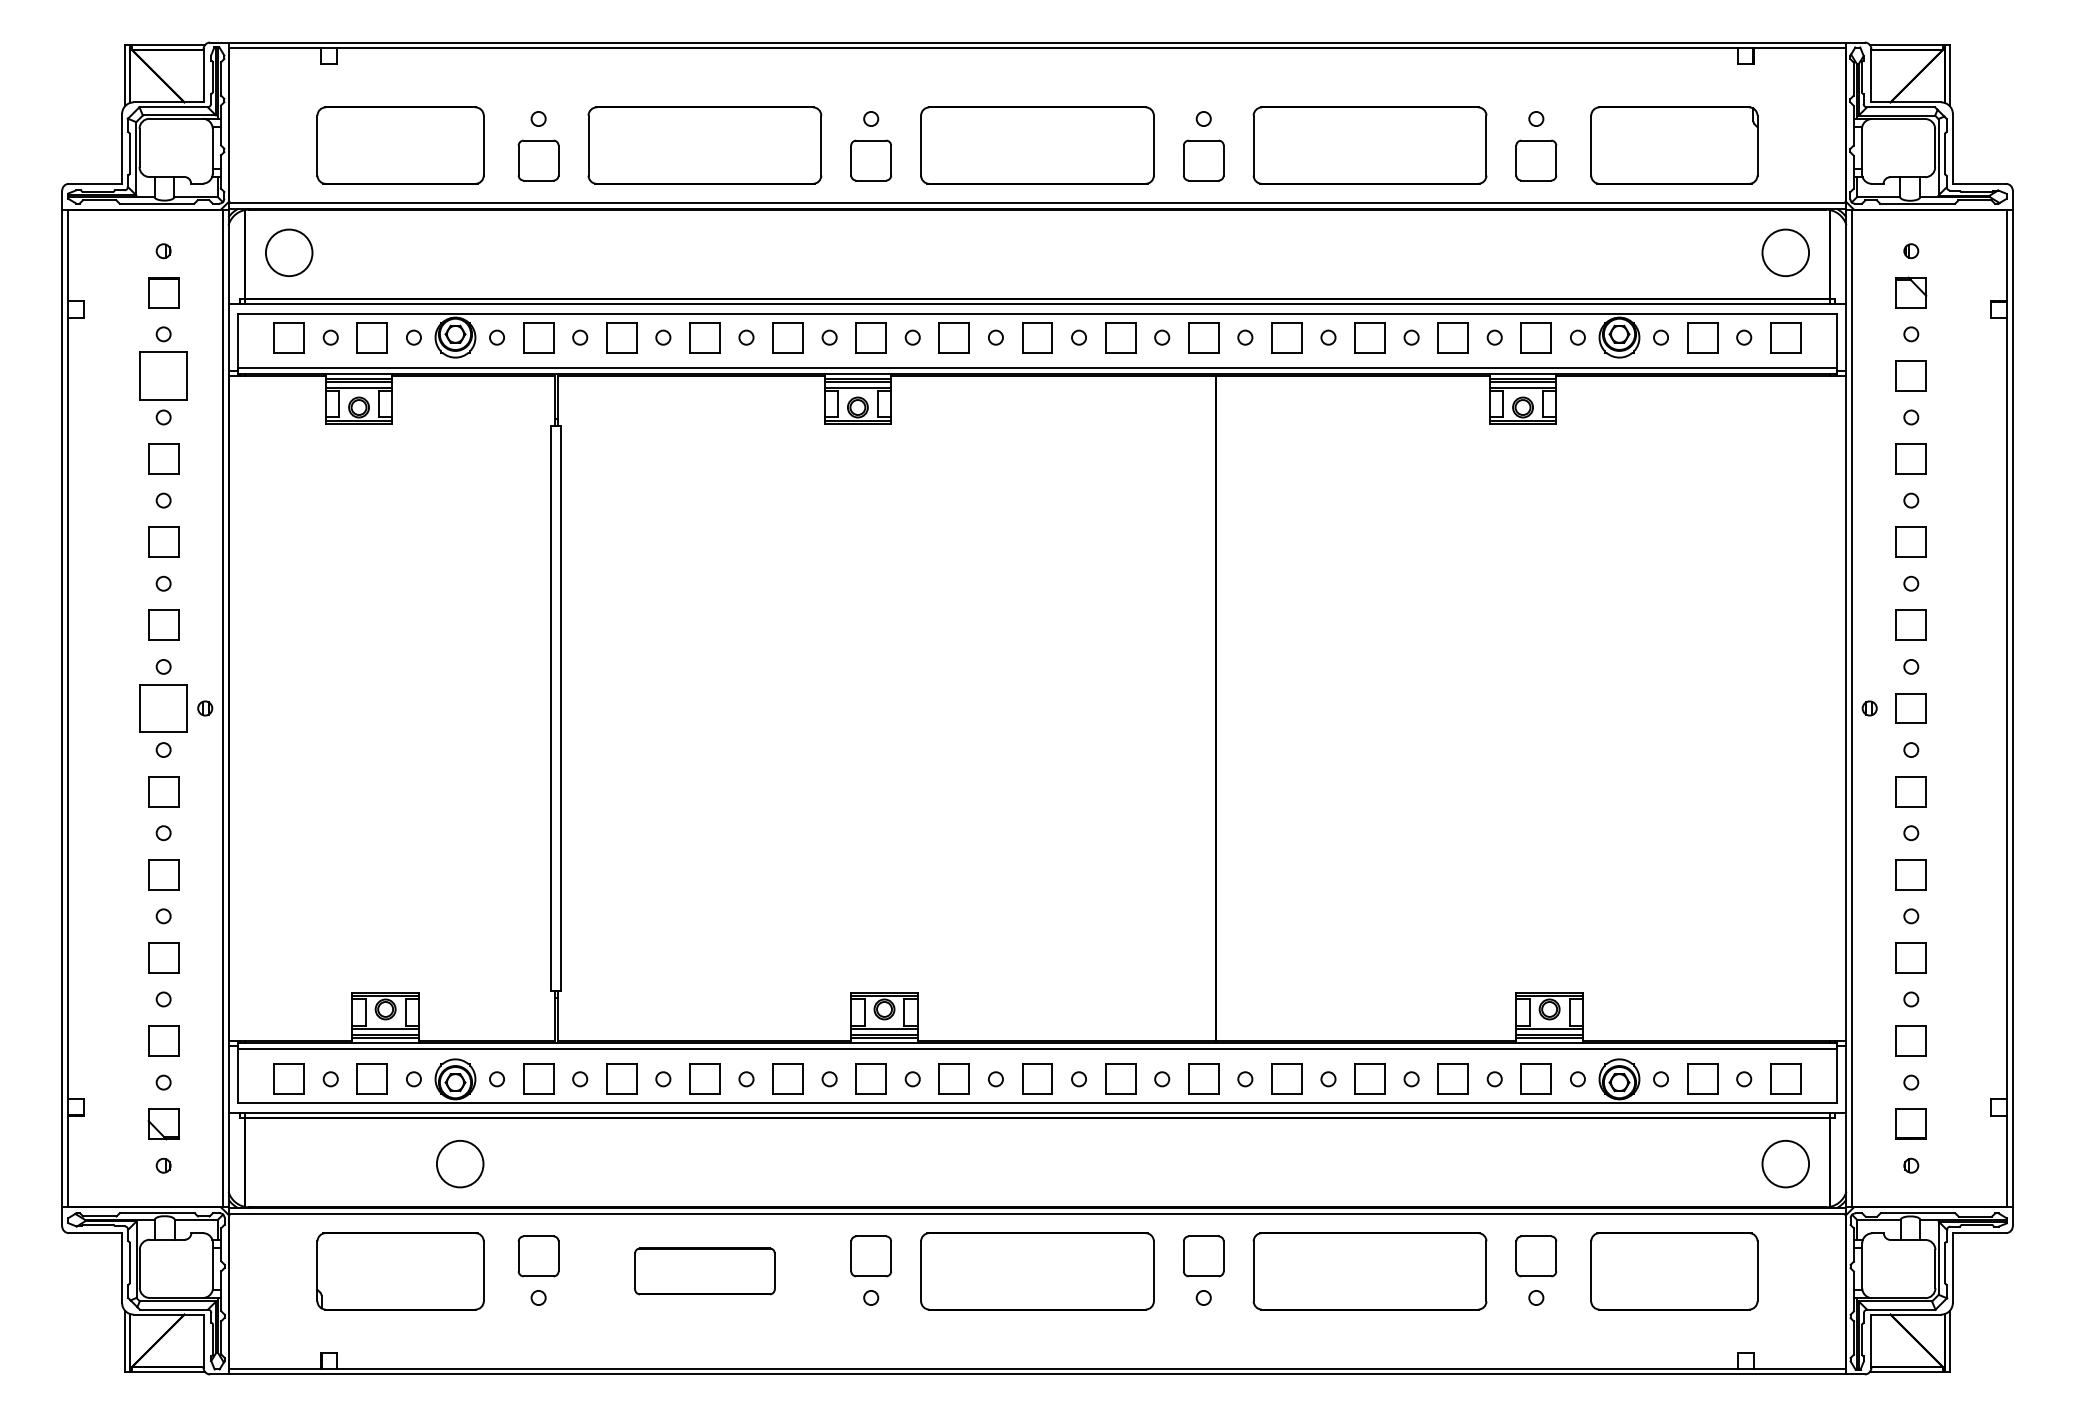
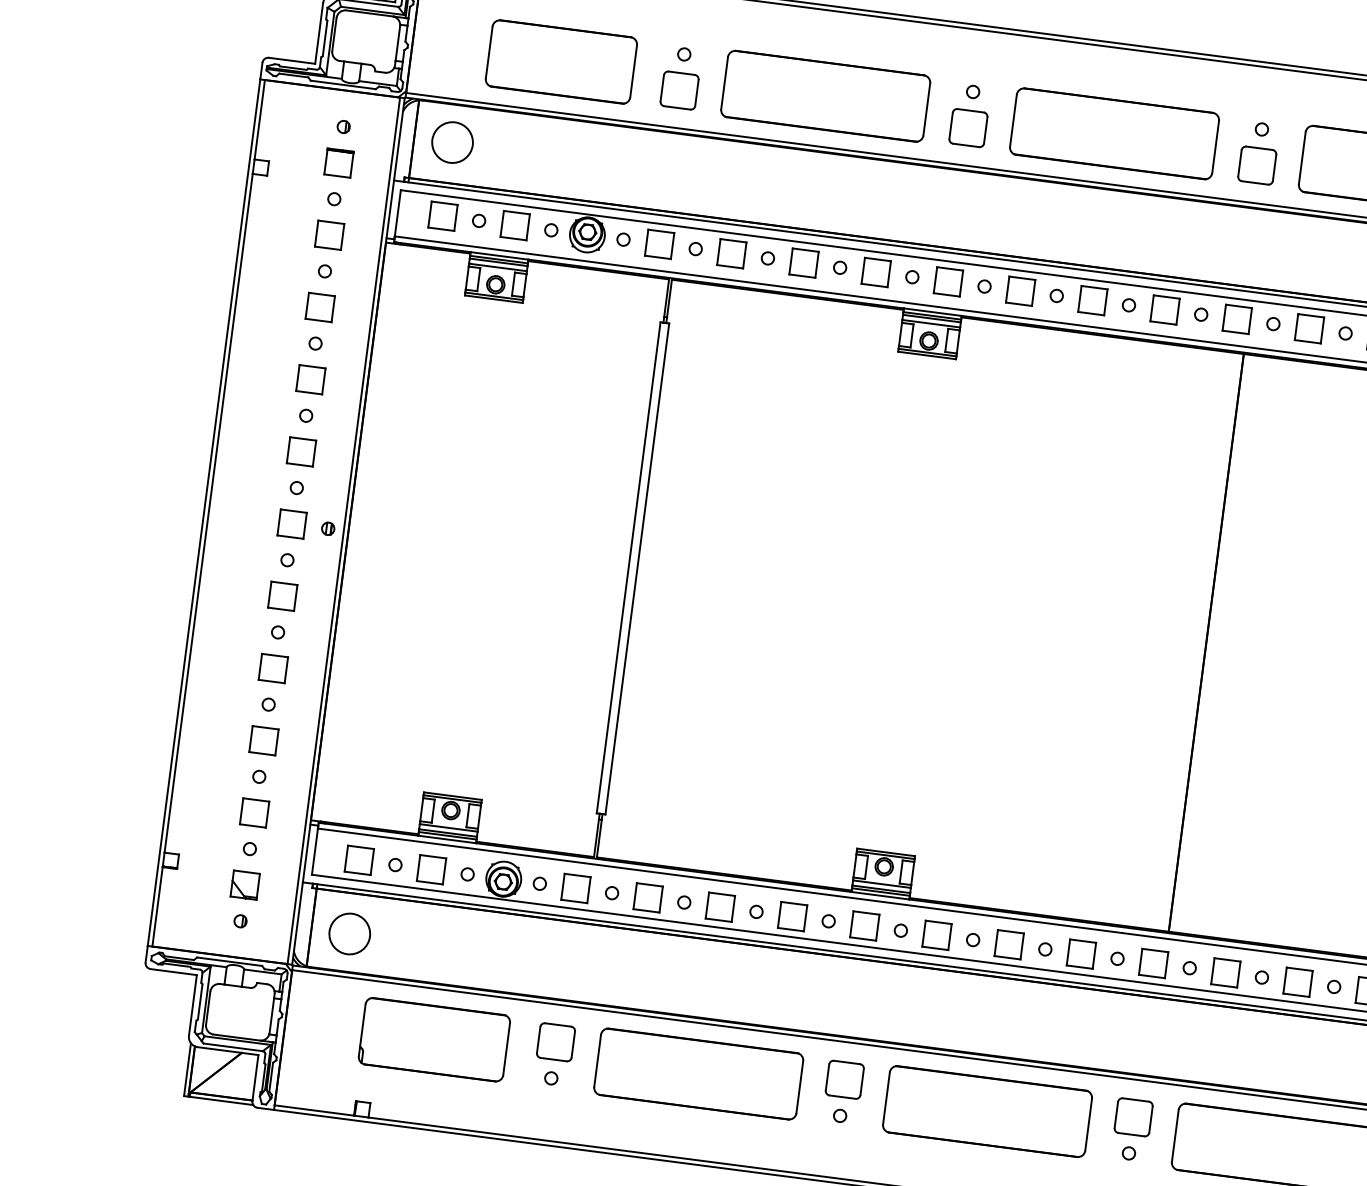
part: (163, 375) -> (329, 234), size x0.62
part: (163, 708) -> (291, 524), size x0.62
circle: (460, 1164) -> (349, 934), moved
part: (704, 1271) -> (698, 1074), size x1.67

